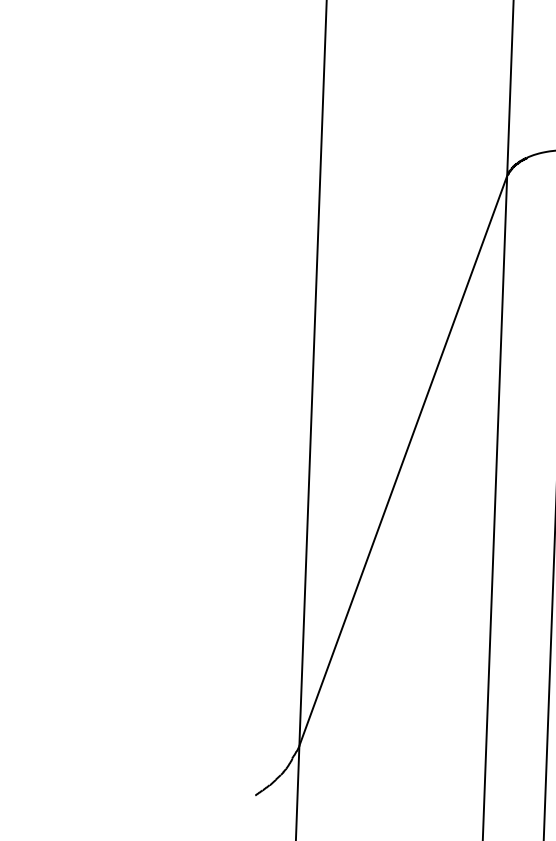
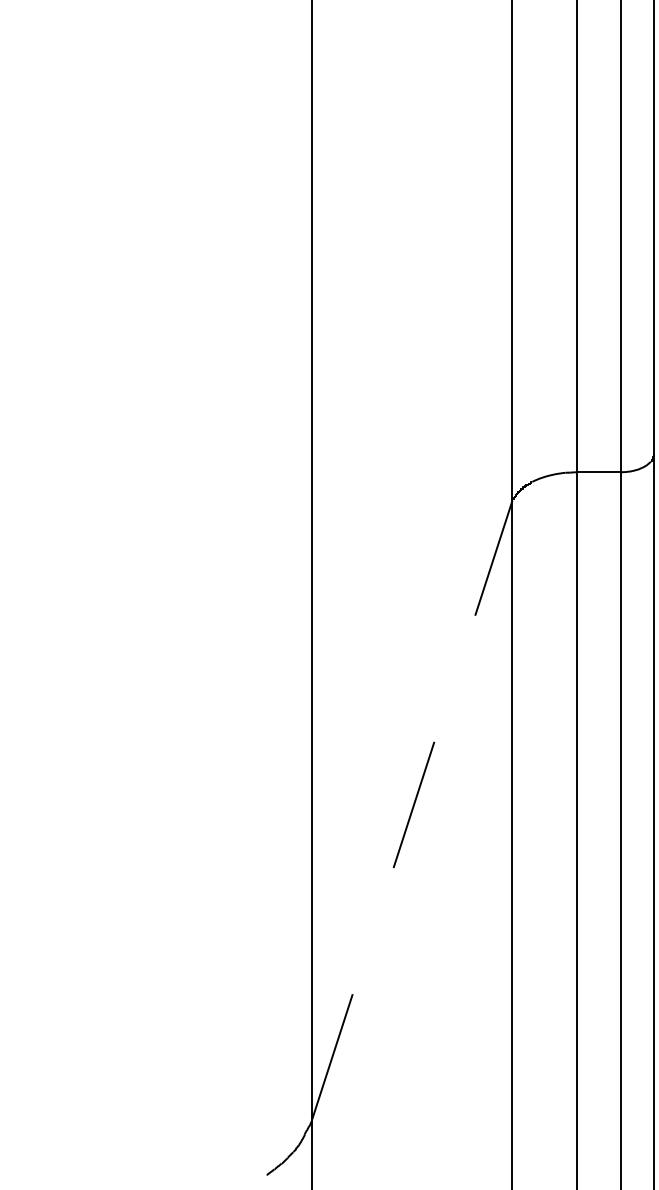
line: (402, 461) -> (411, 811), solid -> dashed

